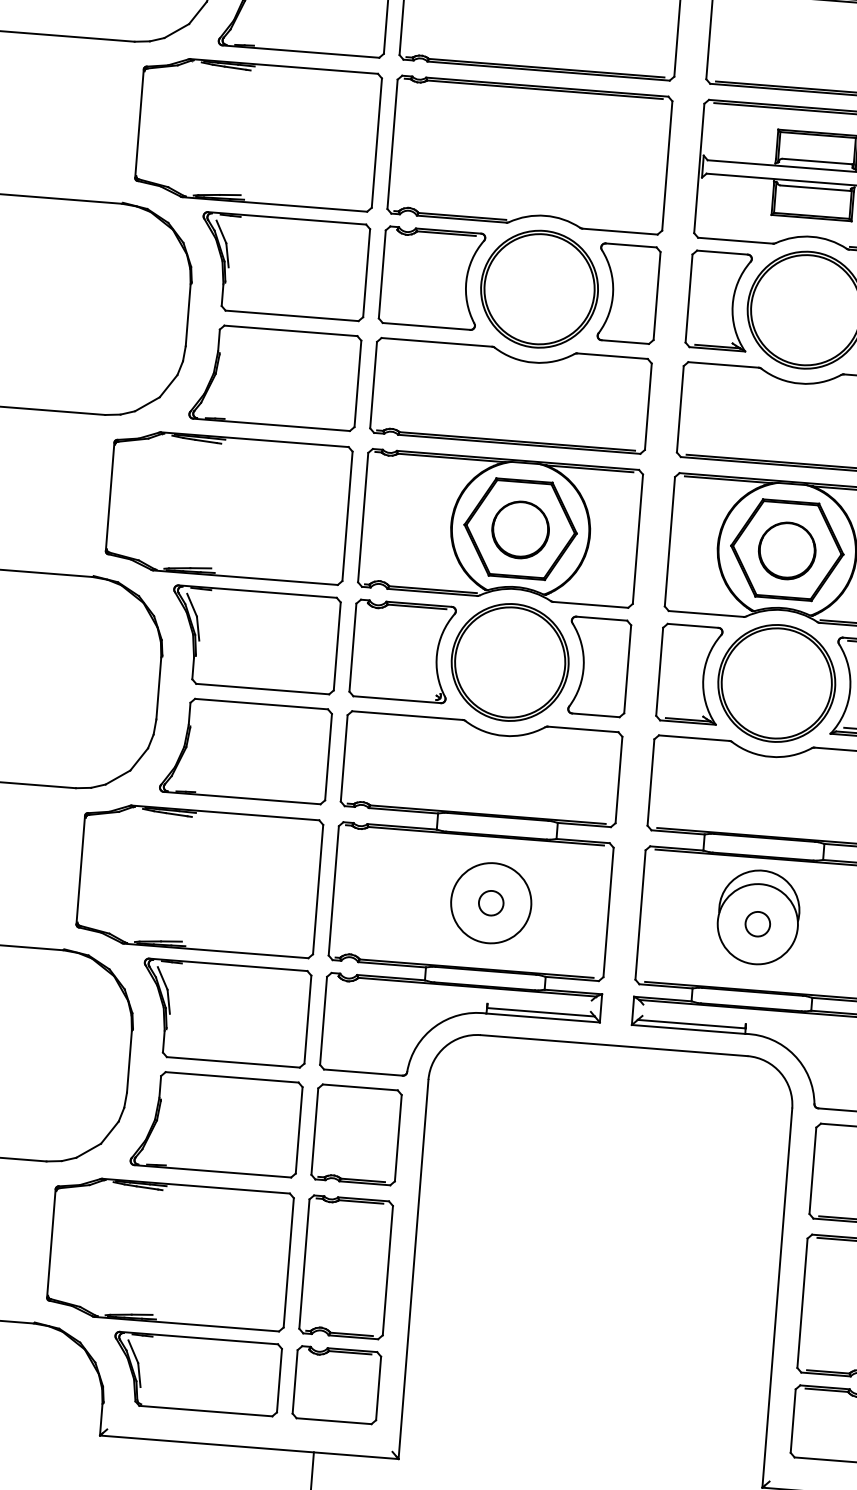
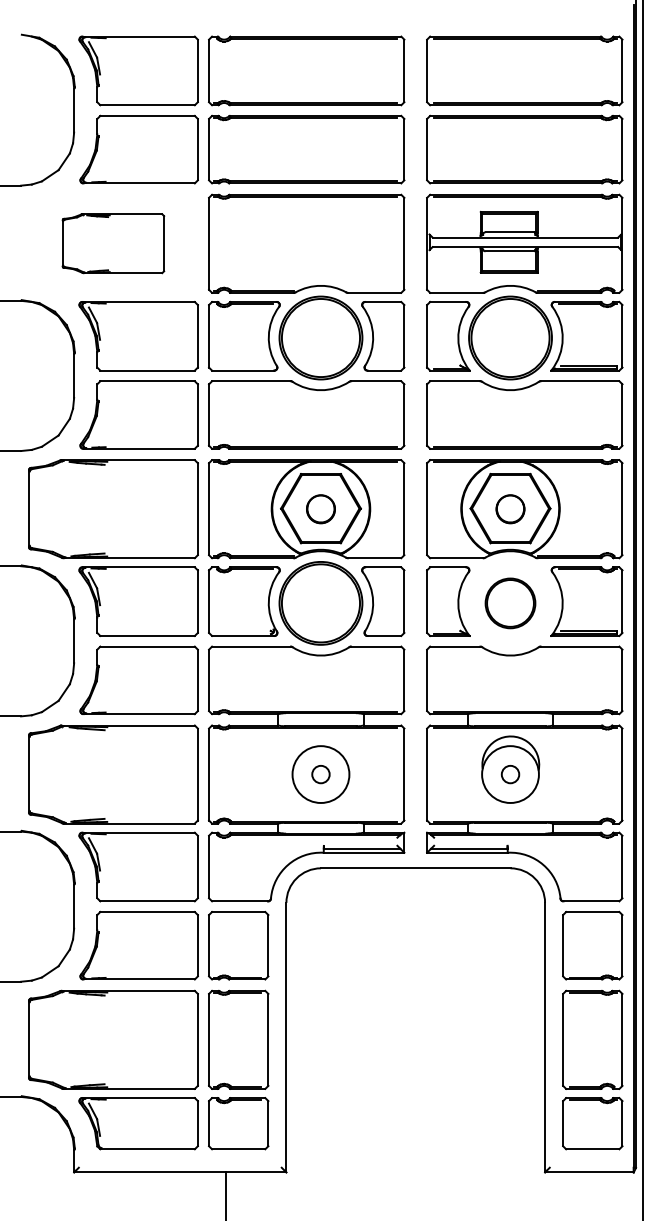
part: (258, 133) -> (113, 243), size x0.6
circle: (519, 530) -> (320, 509), size x0.7
circle: (787, 551) -> (510, 509), size x0.7
part: (776, 683) -> (510, 603), size x0.6

